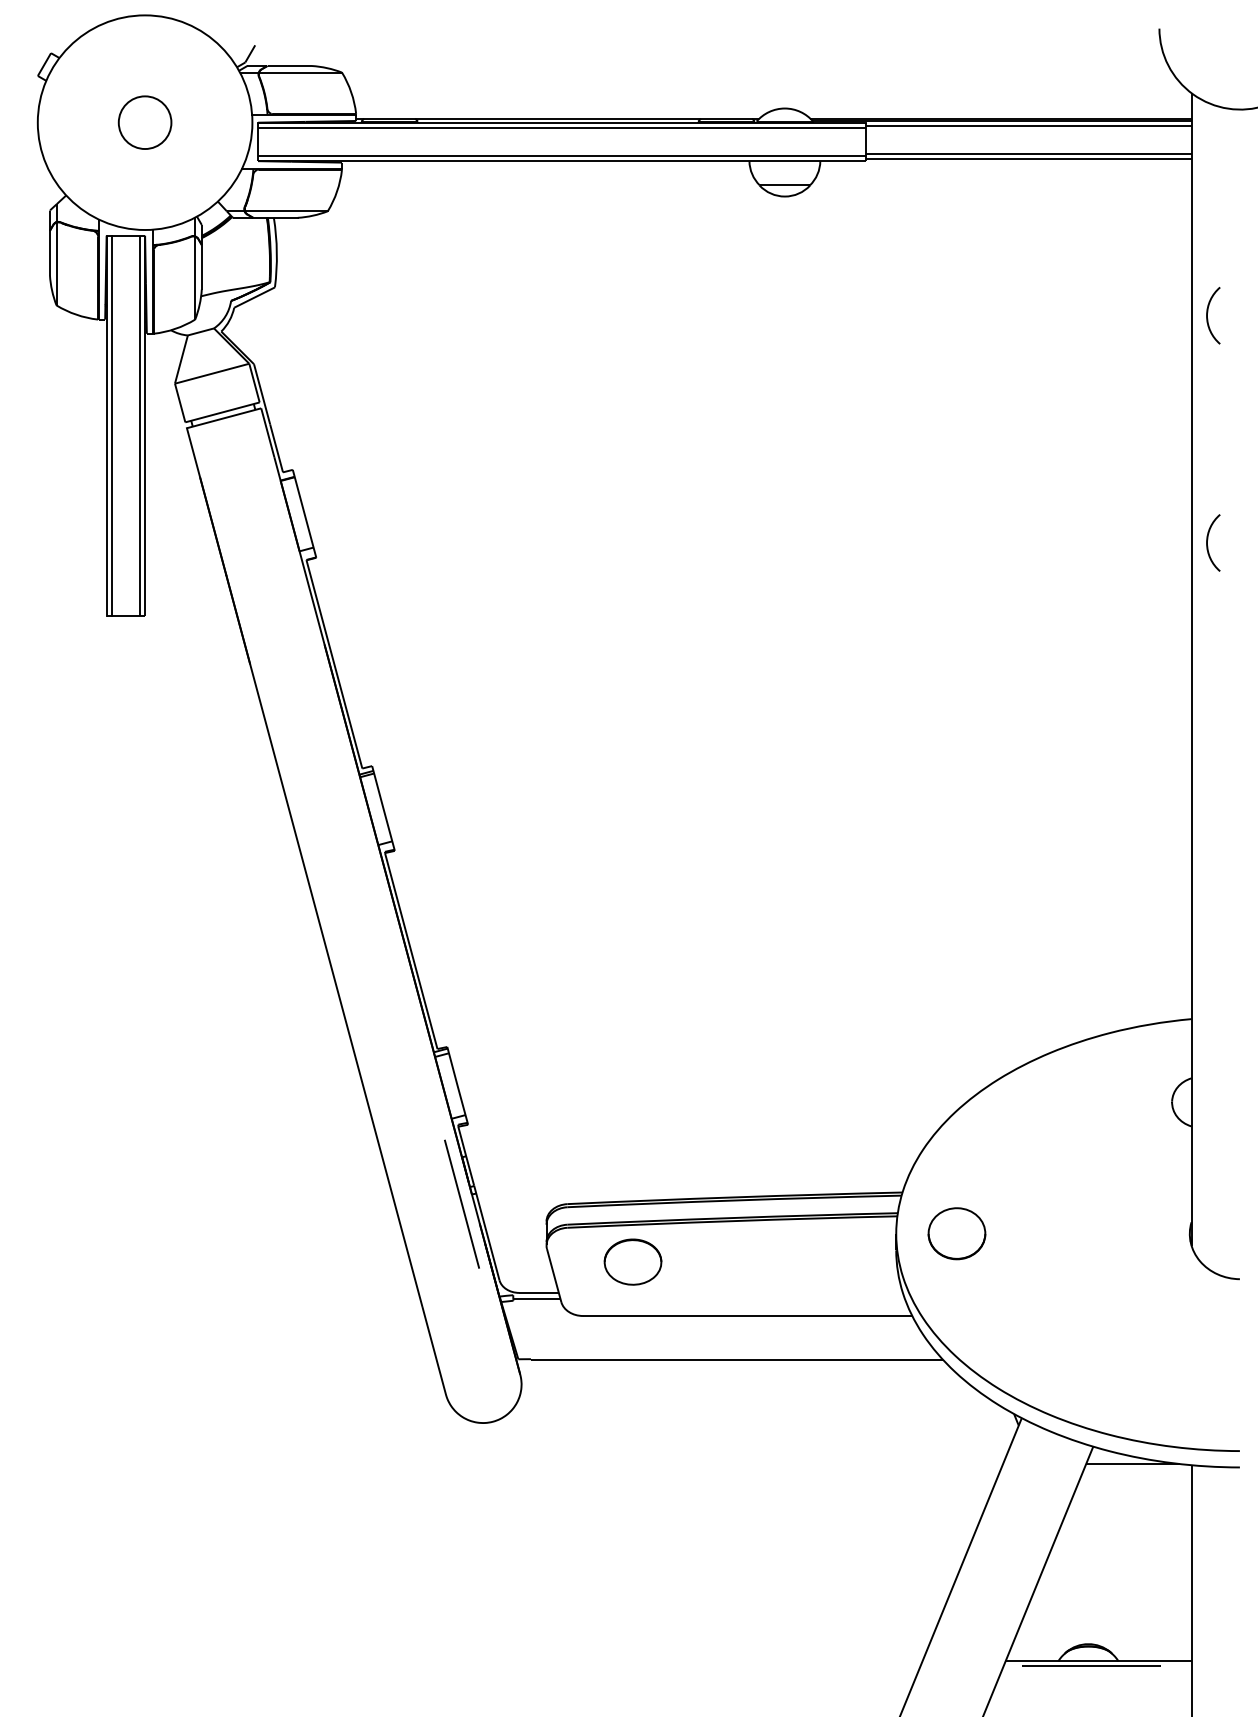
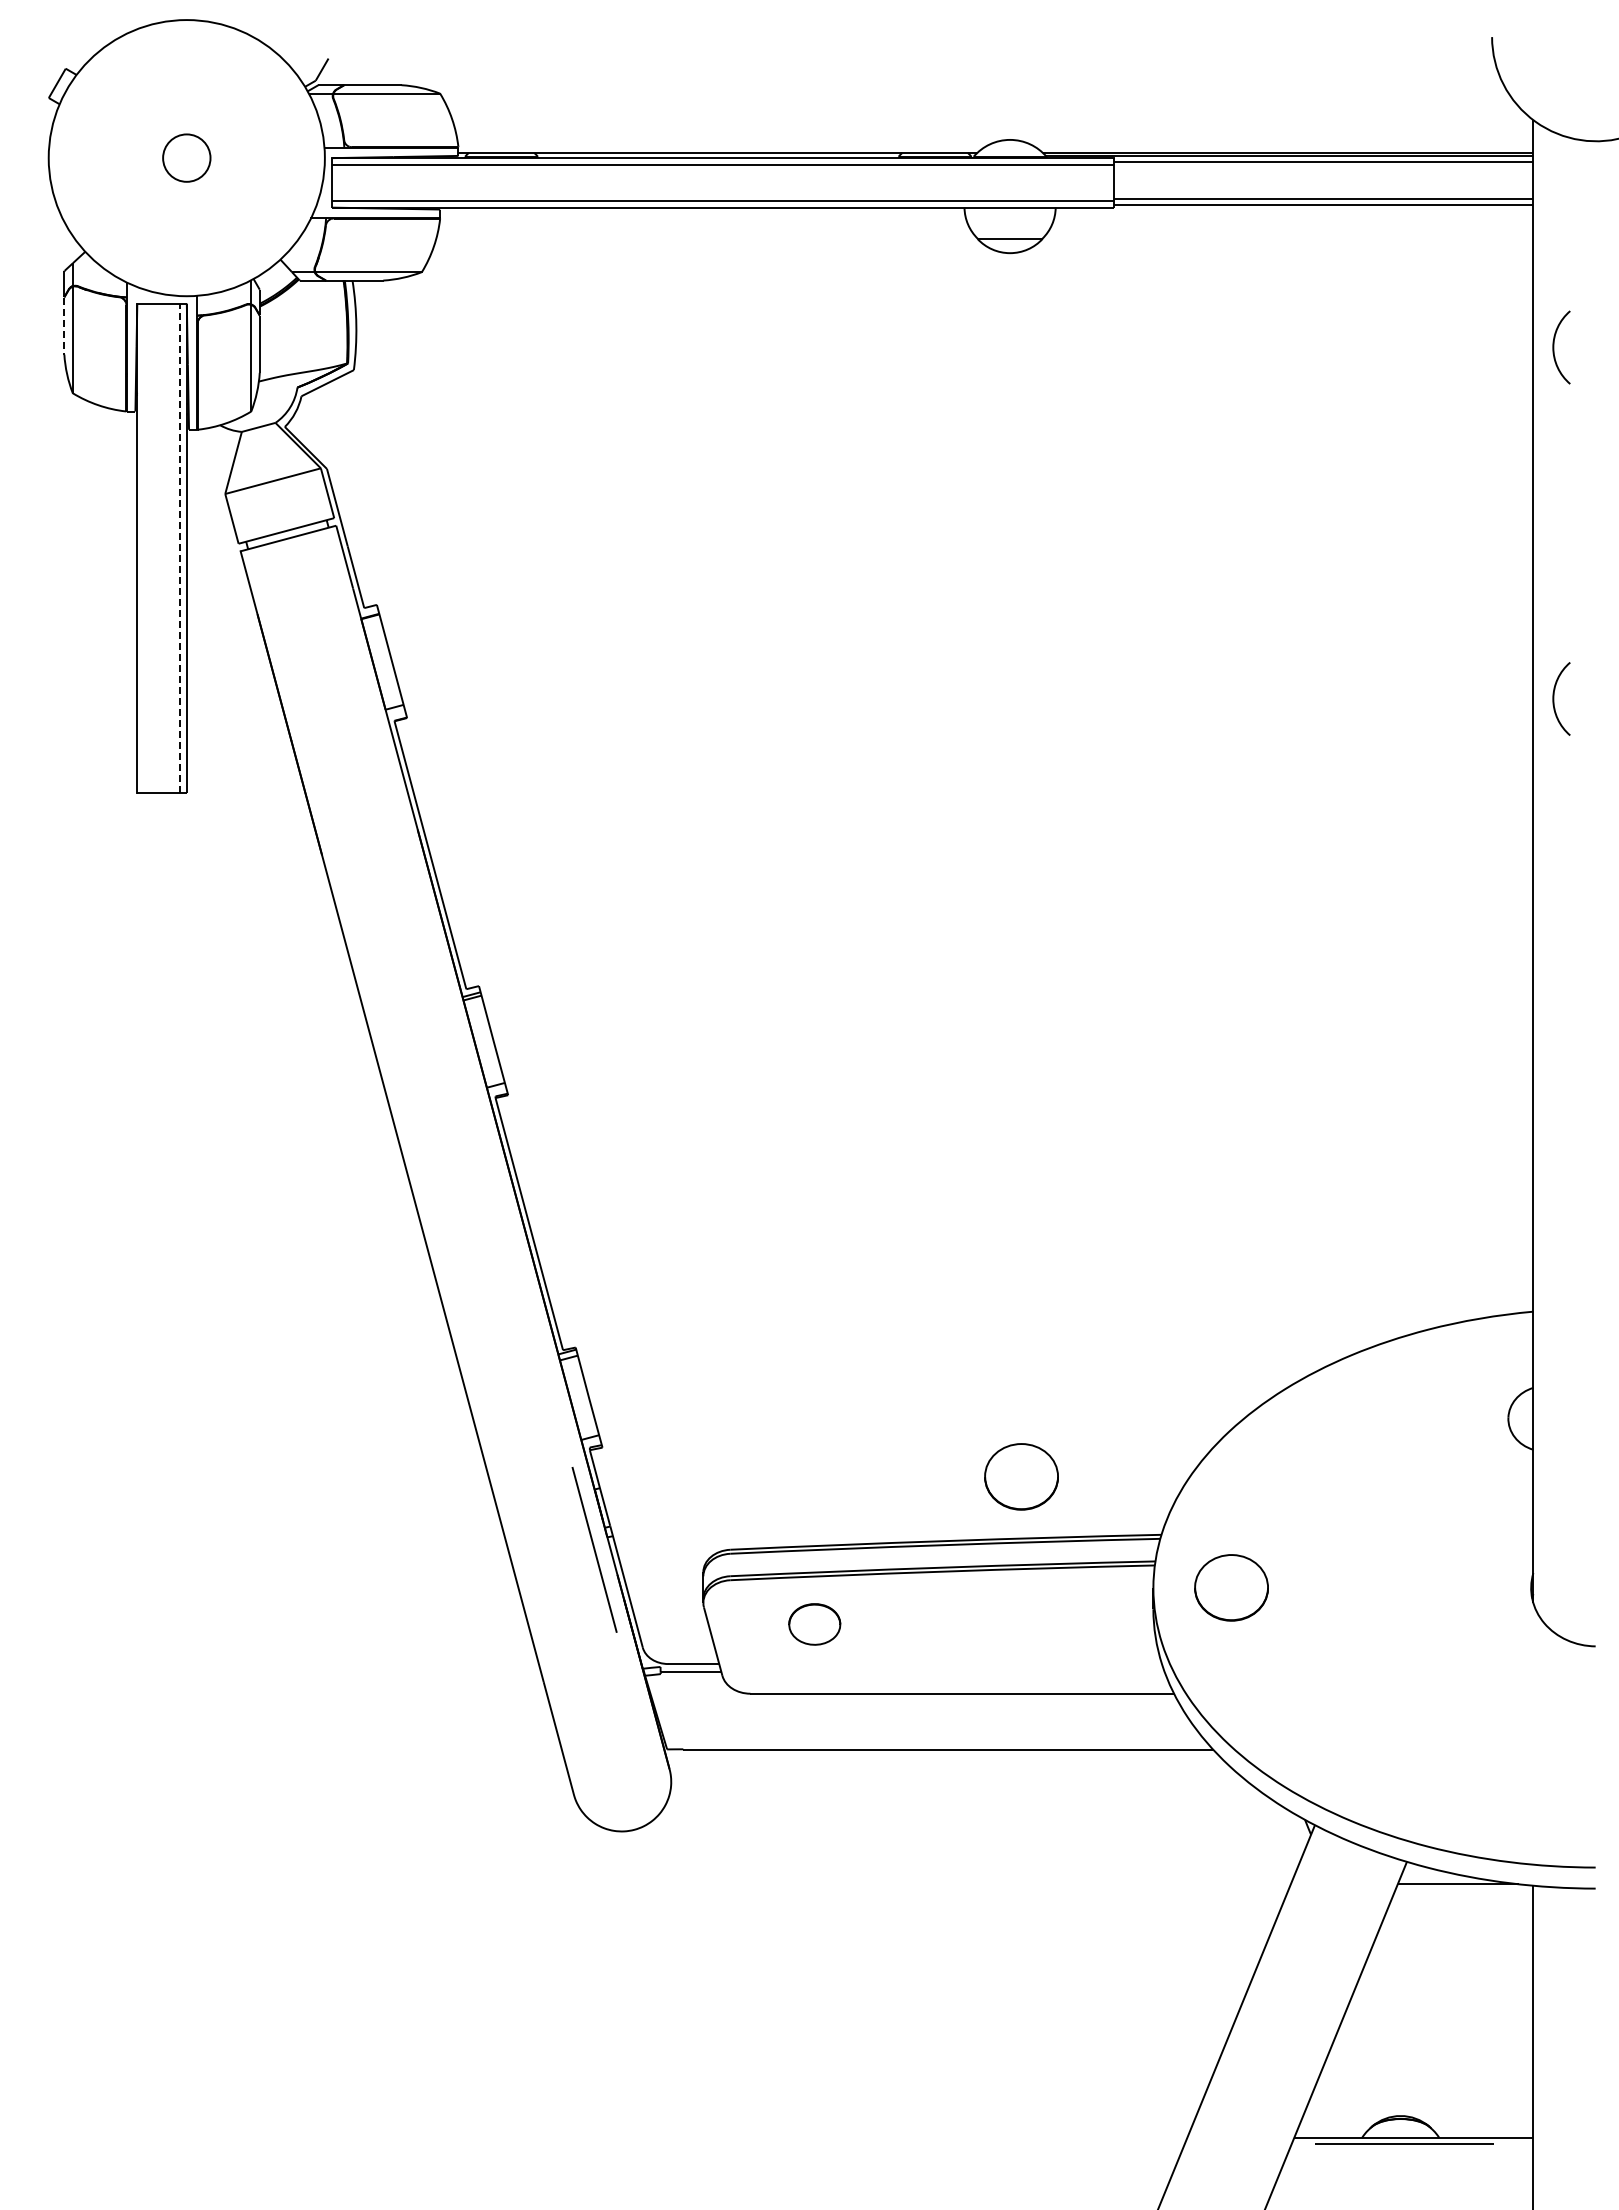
circle: (144, 122) -> (186, 158), size x0.7
line: (50, 253) -> (64, 326), solid -> dashed
curve: (1207, 315) -> (1554, 347), moved
line: (111, 425) -> (143, 547), removed
line: (140, 426) -> (180, 548), solid -> dashed
part: (793, 1147) -> (1021, 1476), added
part: (632, 1262) -> (814, 1624), size x0.7

